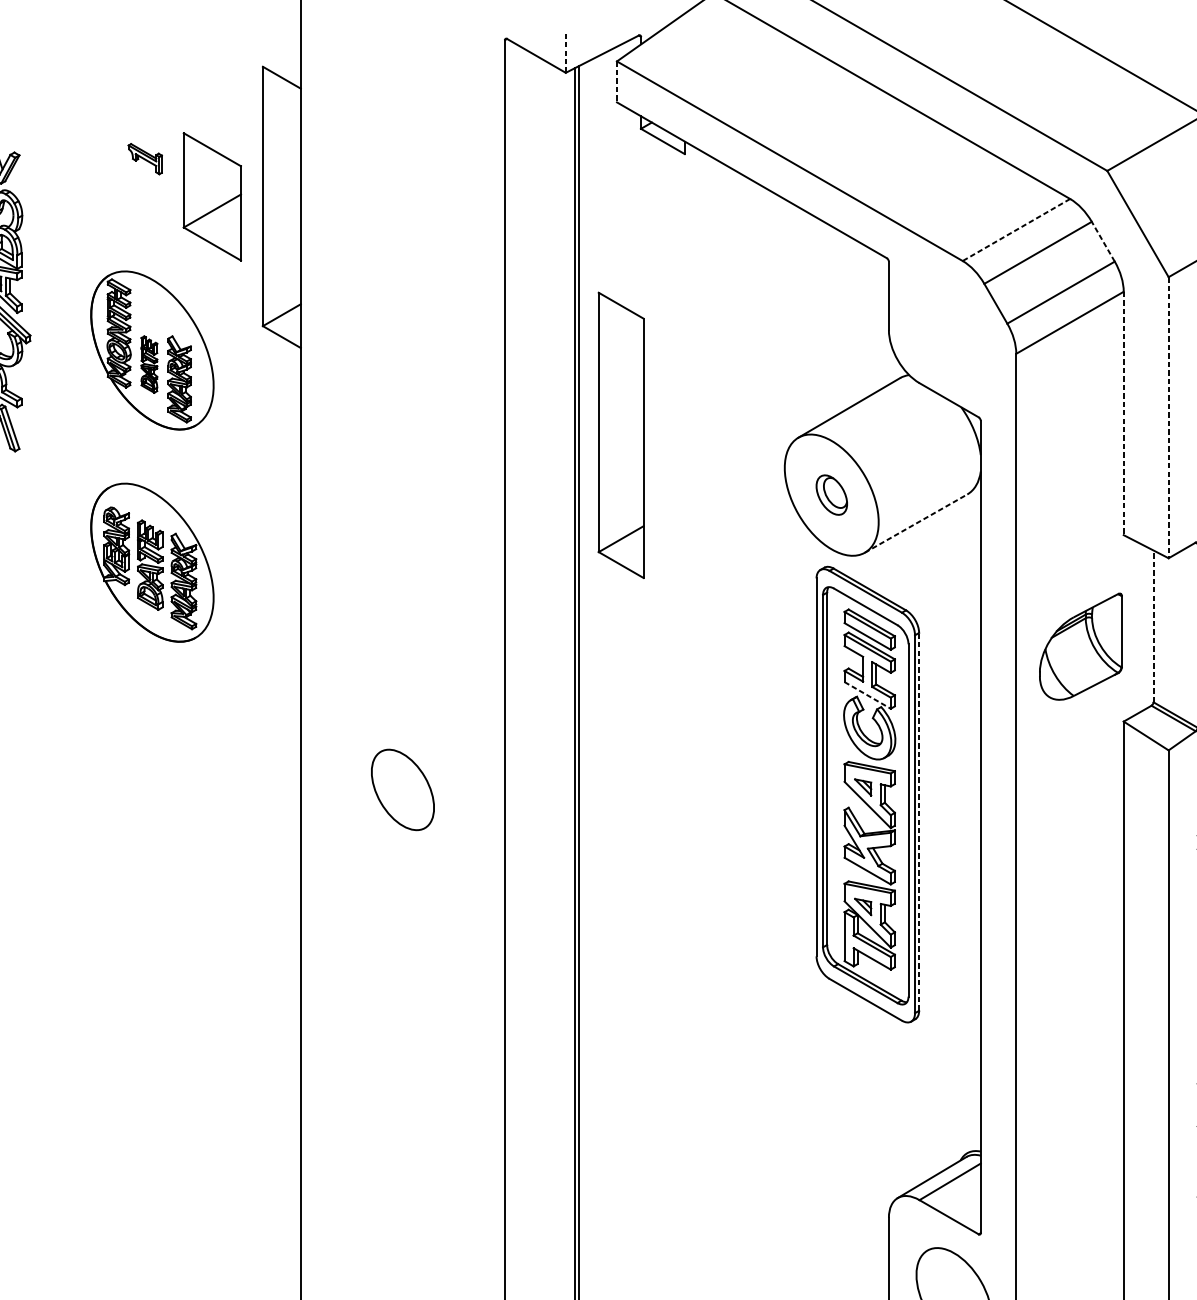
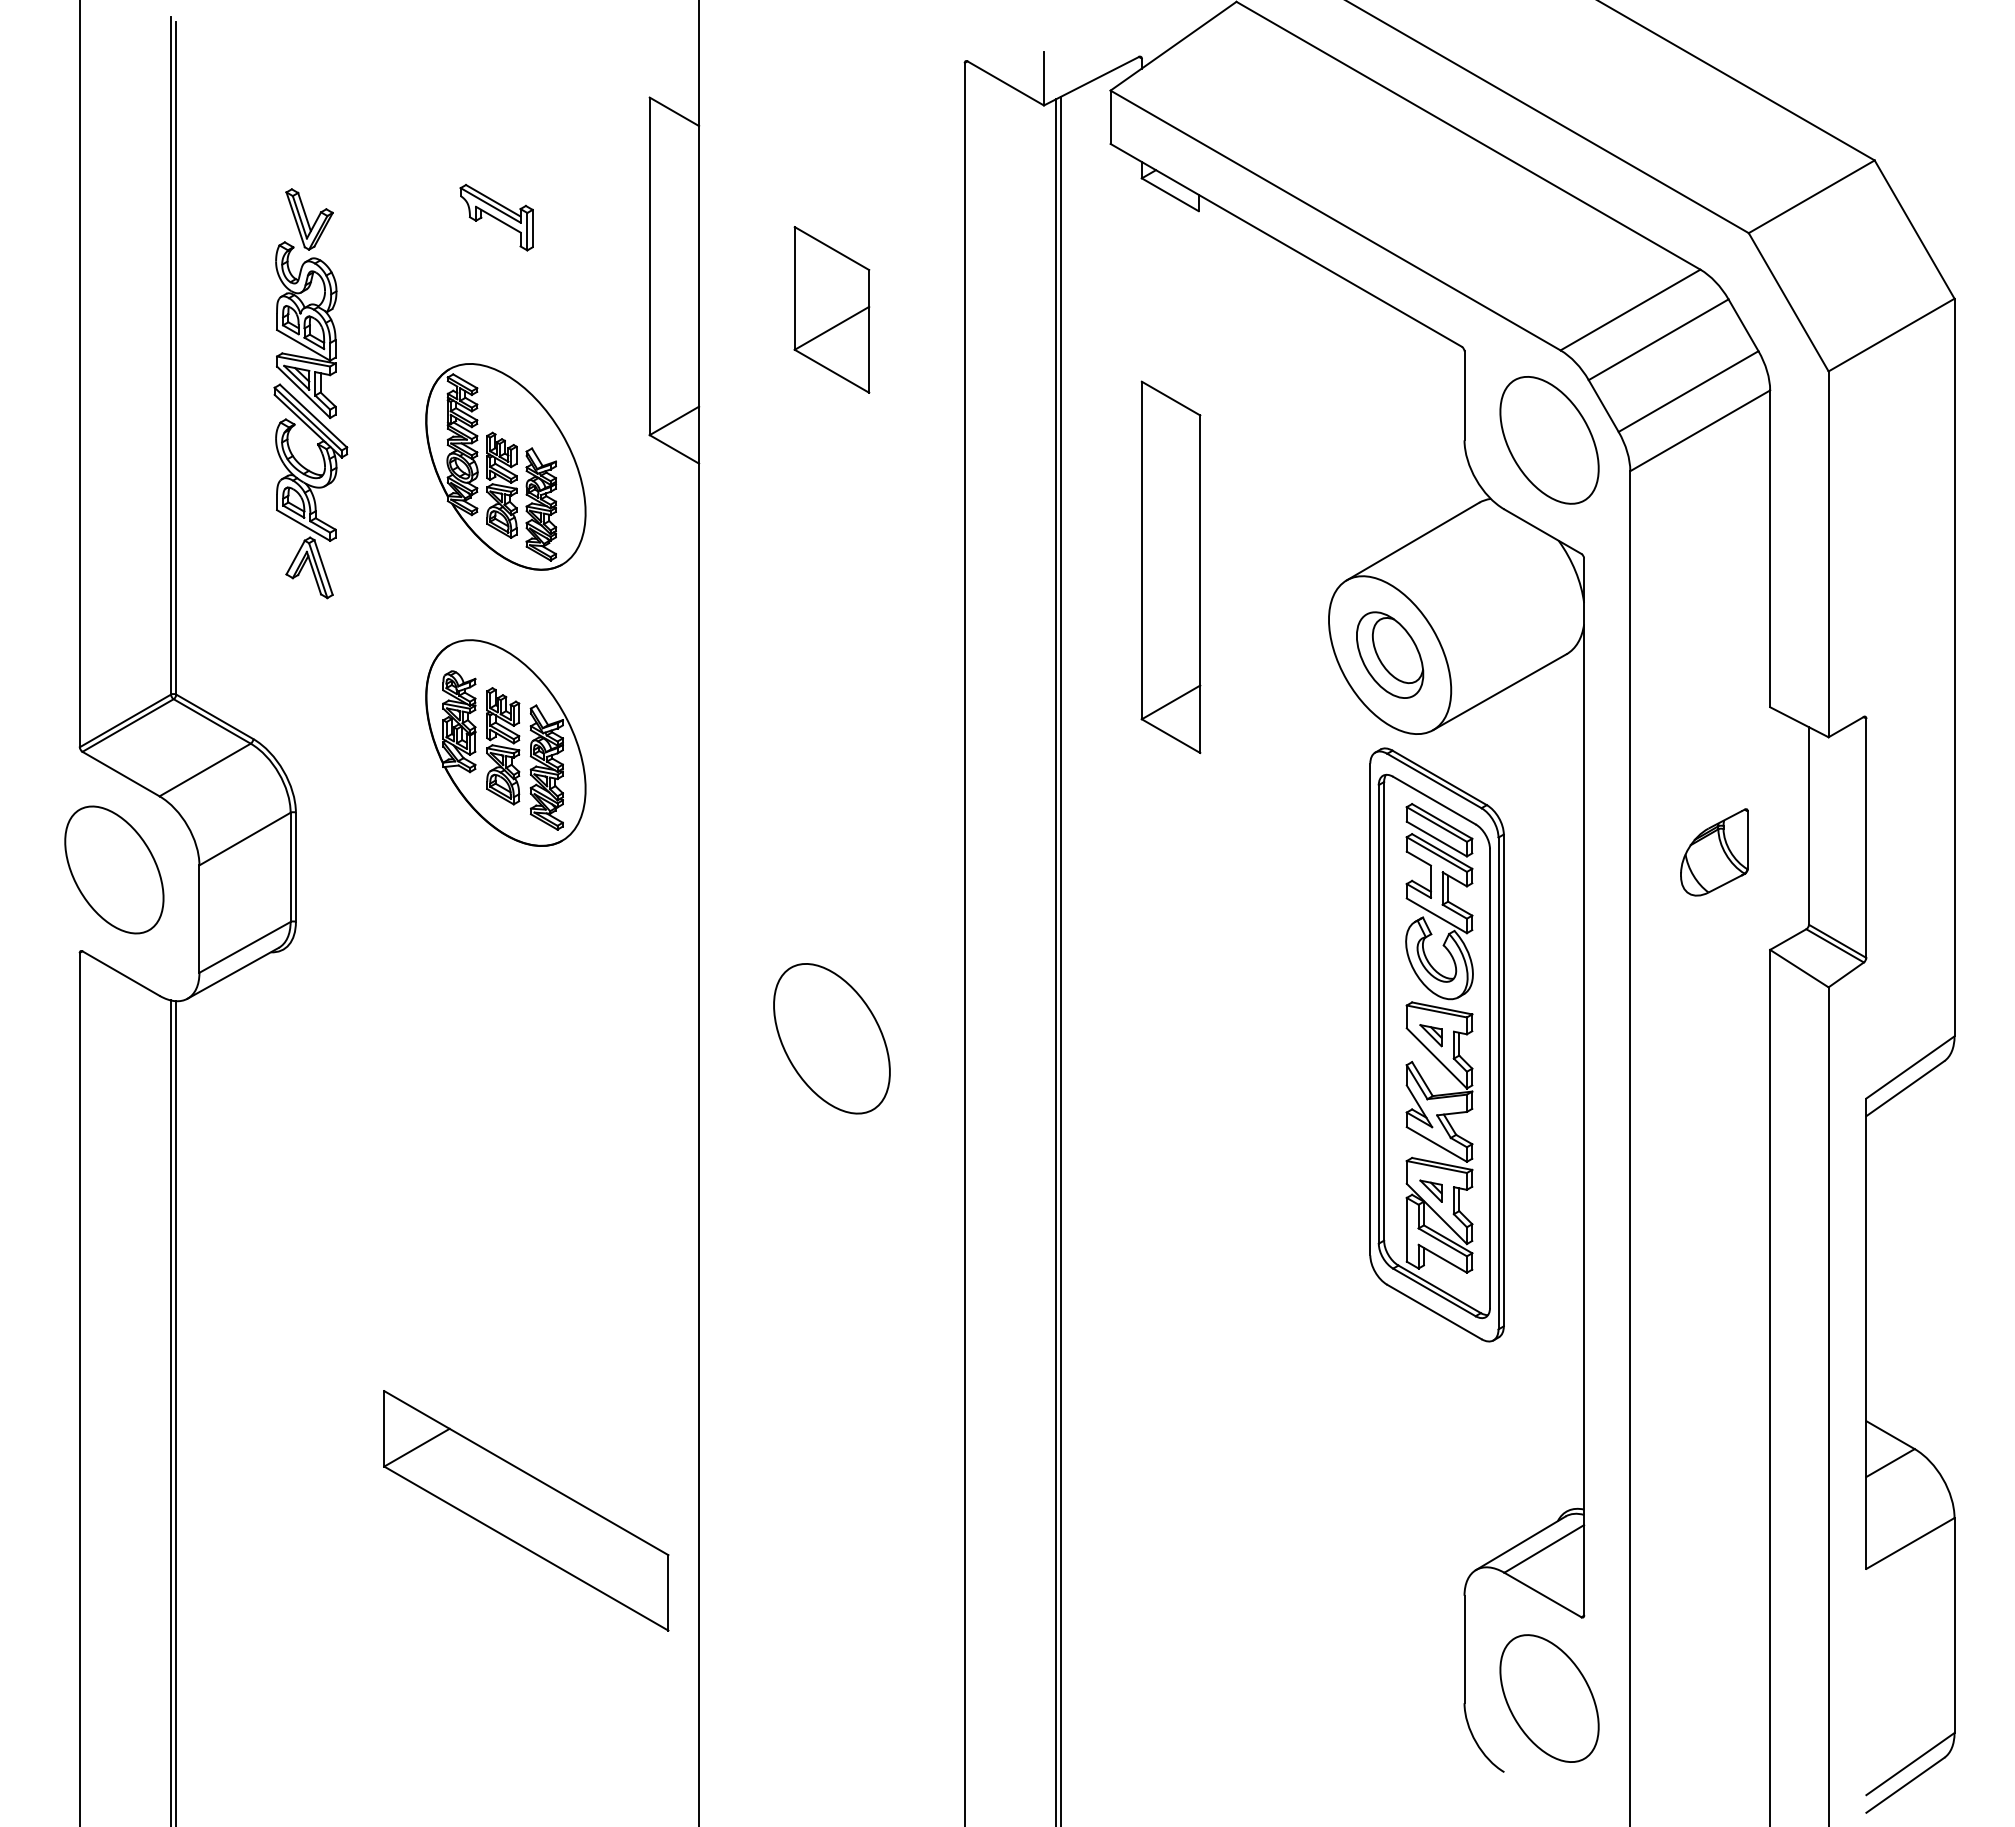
line: (565, 52) -> (1043, 78), dashed -> solid
line: (616, 82) -> (1110, 117), dashed -> solid
part: (145, 158) -> (496, 217), size x1.67
part: (212, 196) -> (831, 309), moved
line: (1016, 230) -> (1630, 310), dashed -> solid
line: (1103, 241) -> (1743, 325), dashed -> solid
part: (954, 330) -> (1549, 440), added
part: (149, 364) -> (501, 484), size x1.43
line: (1124, 413) -> (1770, 549), dashed -> solid
line: (1168, 417) -> (1828, 554), dashed -> solid
part: (620, 435) -> (1170, 567), moved
part: (832, 494) -> (1390, 654), size x1.67
line: (915, 523) -> (1499, 692), dashed -> solid
line: (1153, 626) -> (1808, 826), dashed -> solid
part: (1080, 646) -> (1714, 852), size x0.62
line: (867, 695) -> (1436, 915), dashed -> solid
part: (402, 789) -> (831, 1038), size x1.43
line: (918, 821) -> (1503, 1080), dashed -> solid
part: (168, 1152) -> (526, 1510), added

